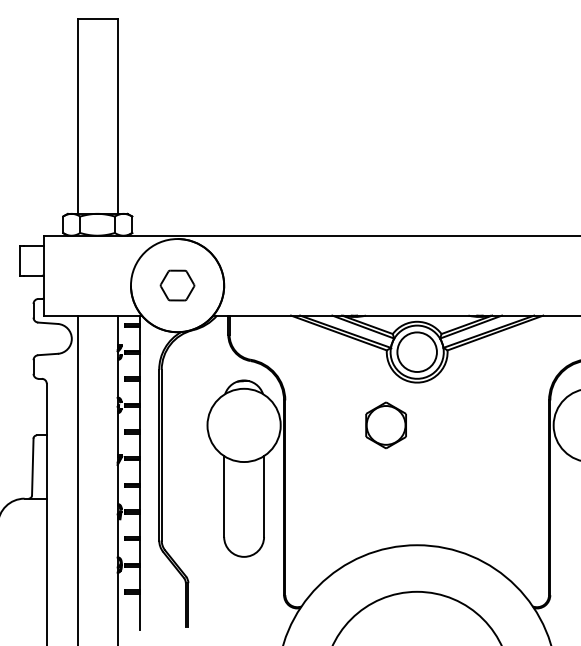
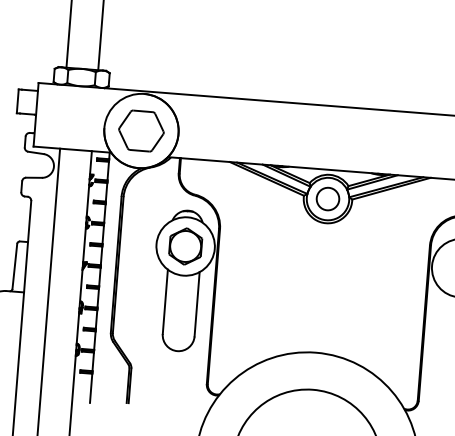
part: (177, 285) -> (141, 130), size x1.67
circle: (417, 352) -> (328, 199), size x0.71
part: (385, 424) -> (185, 245), moved

